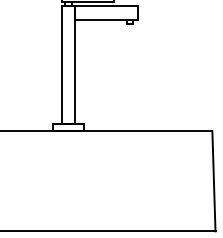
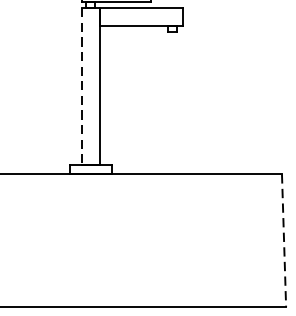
line: (61, 65) -> (81, 86), solid -> dashed
line: (213, 181) -> (283, 241), solid -> dashed

